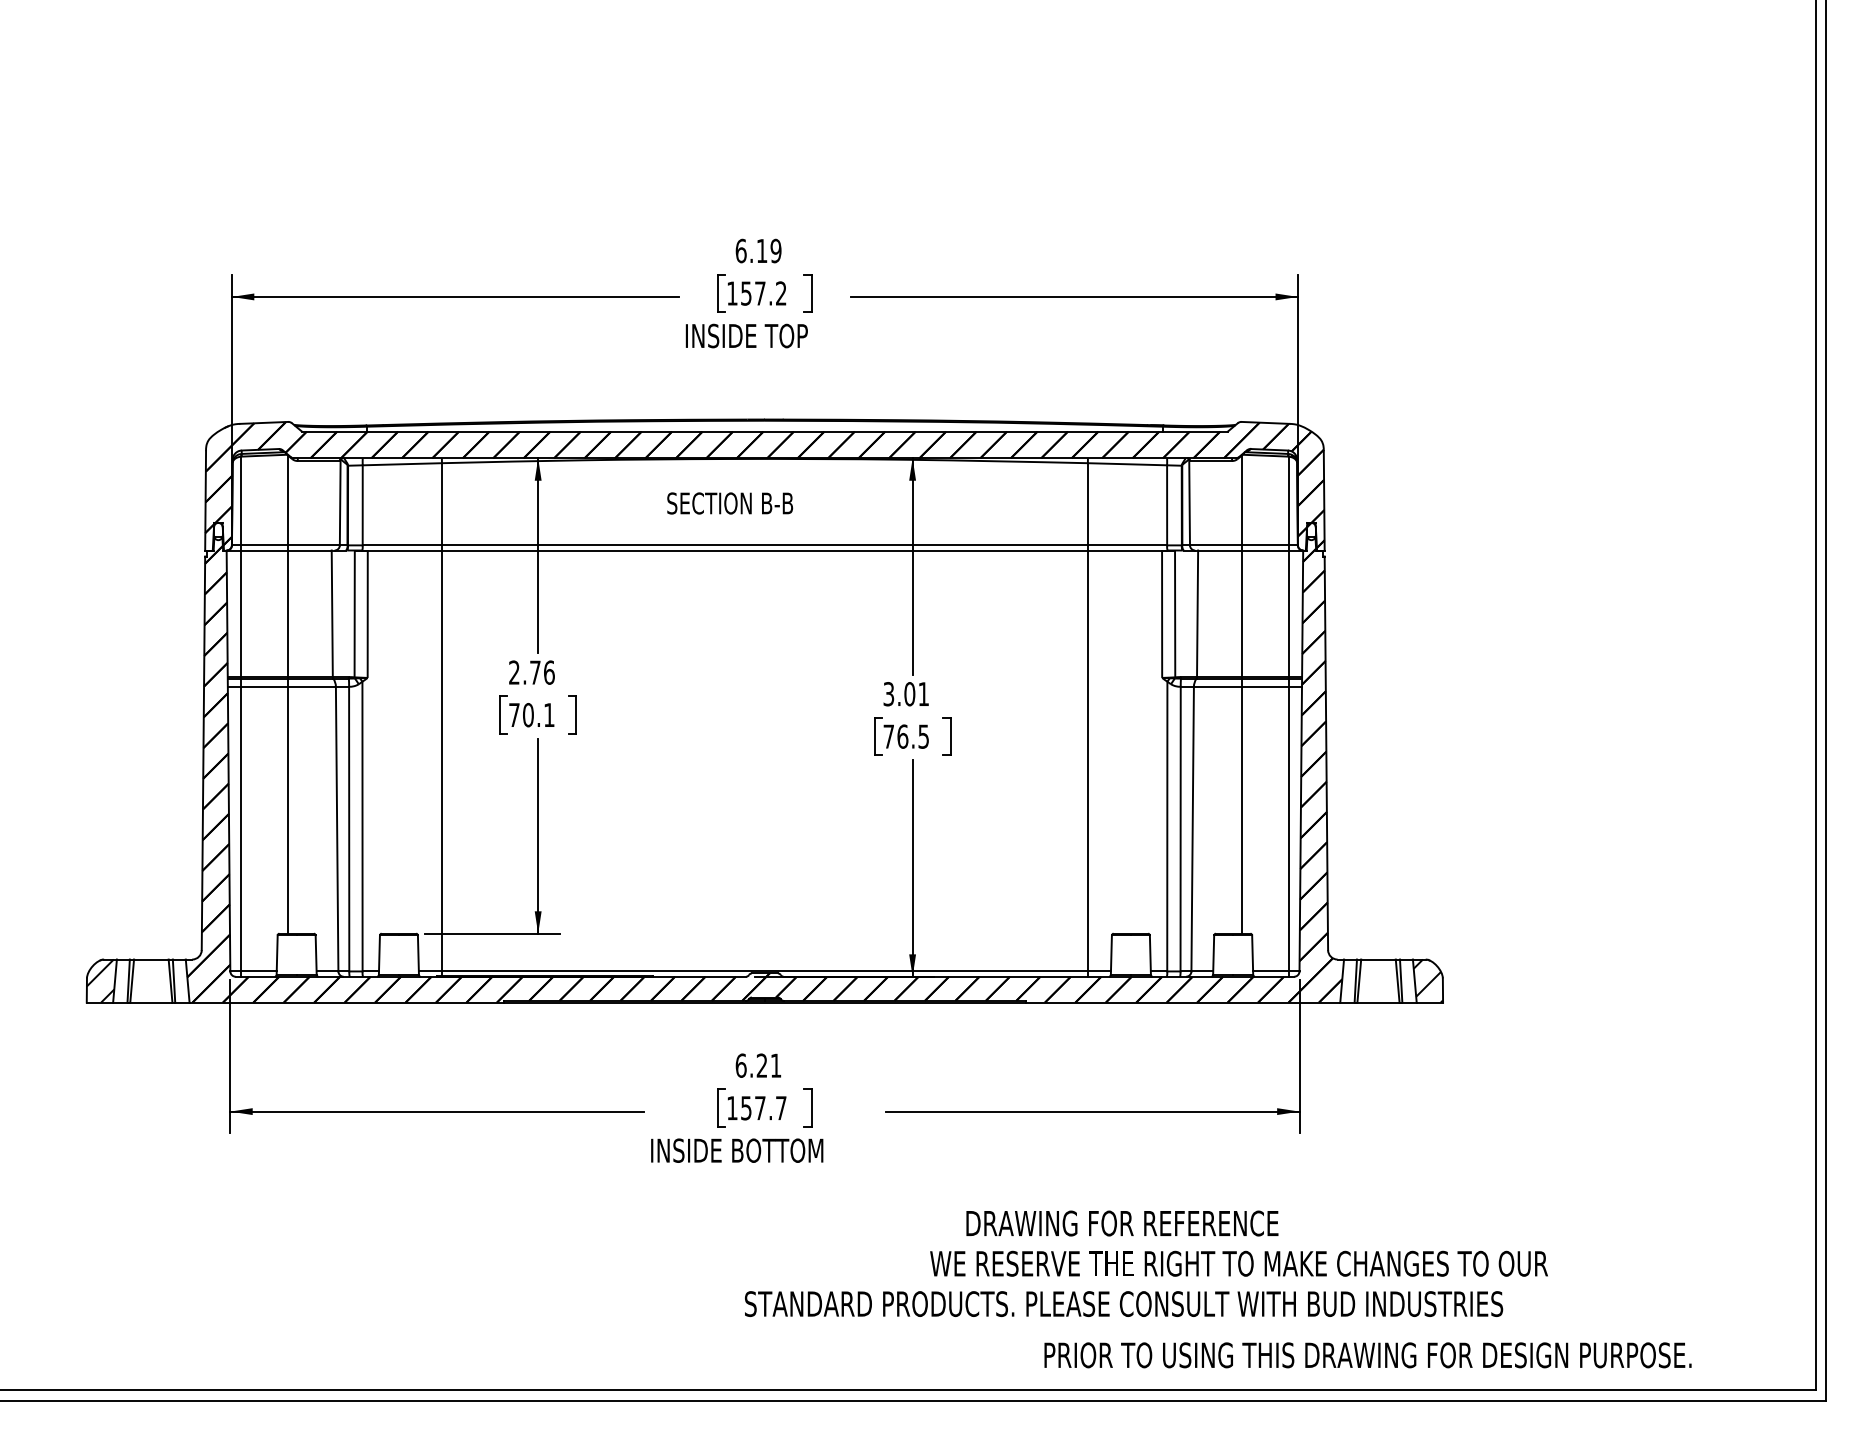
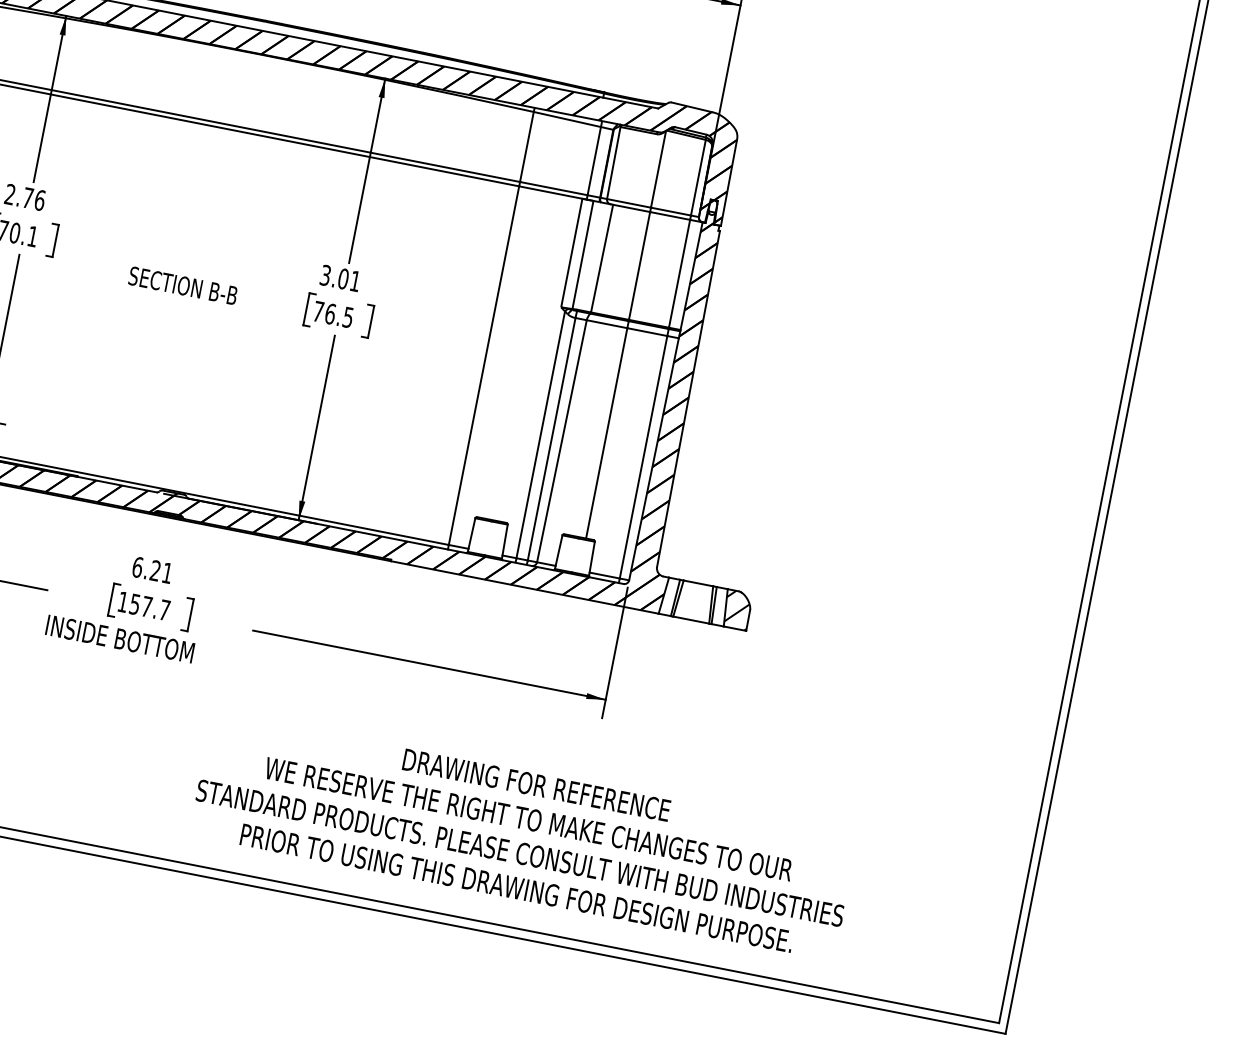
text: (730, 503) -> (183, 285), moved
text: (1122, 1223) -> (536, 785), moved
text: (1124, 1303) -> (520, 852), moved
text: (1367, 1355) -> (516, 888), moved

